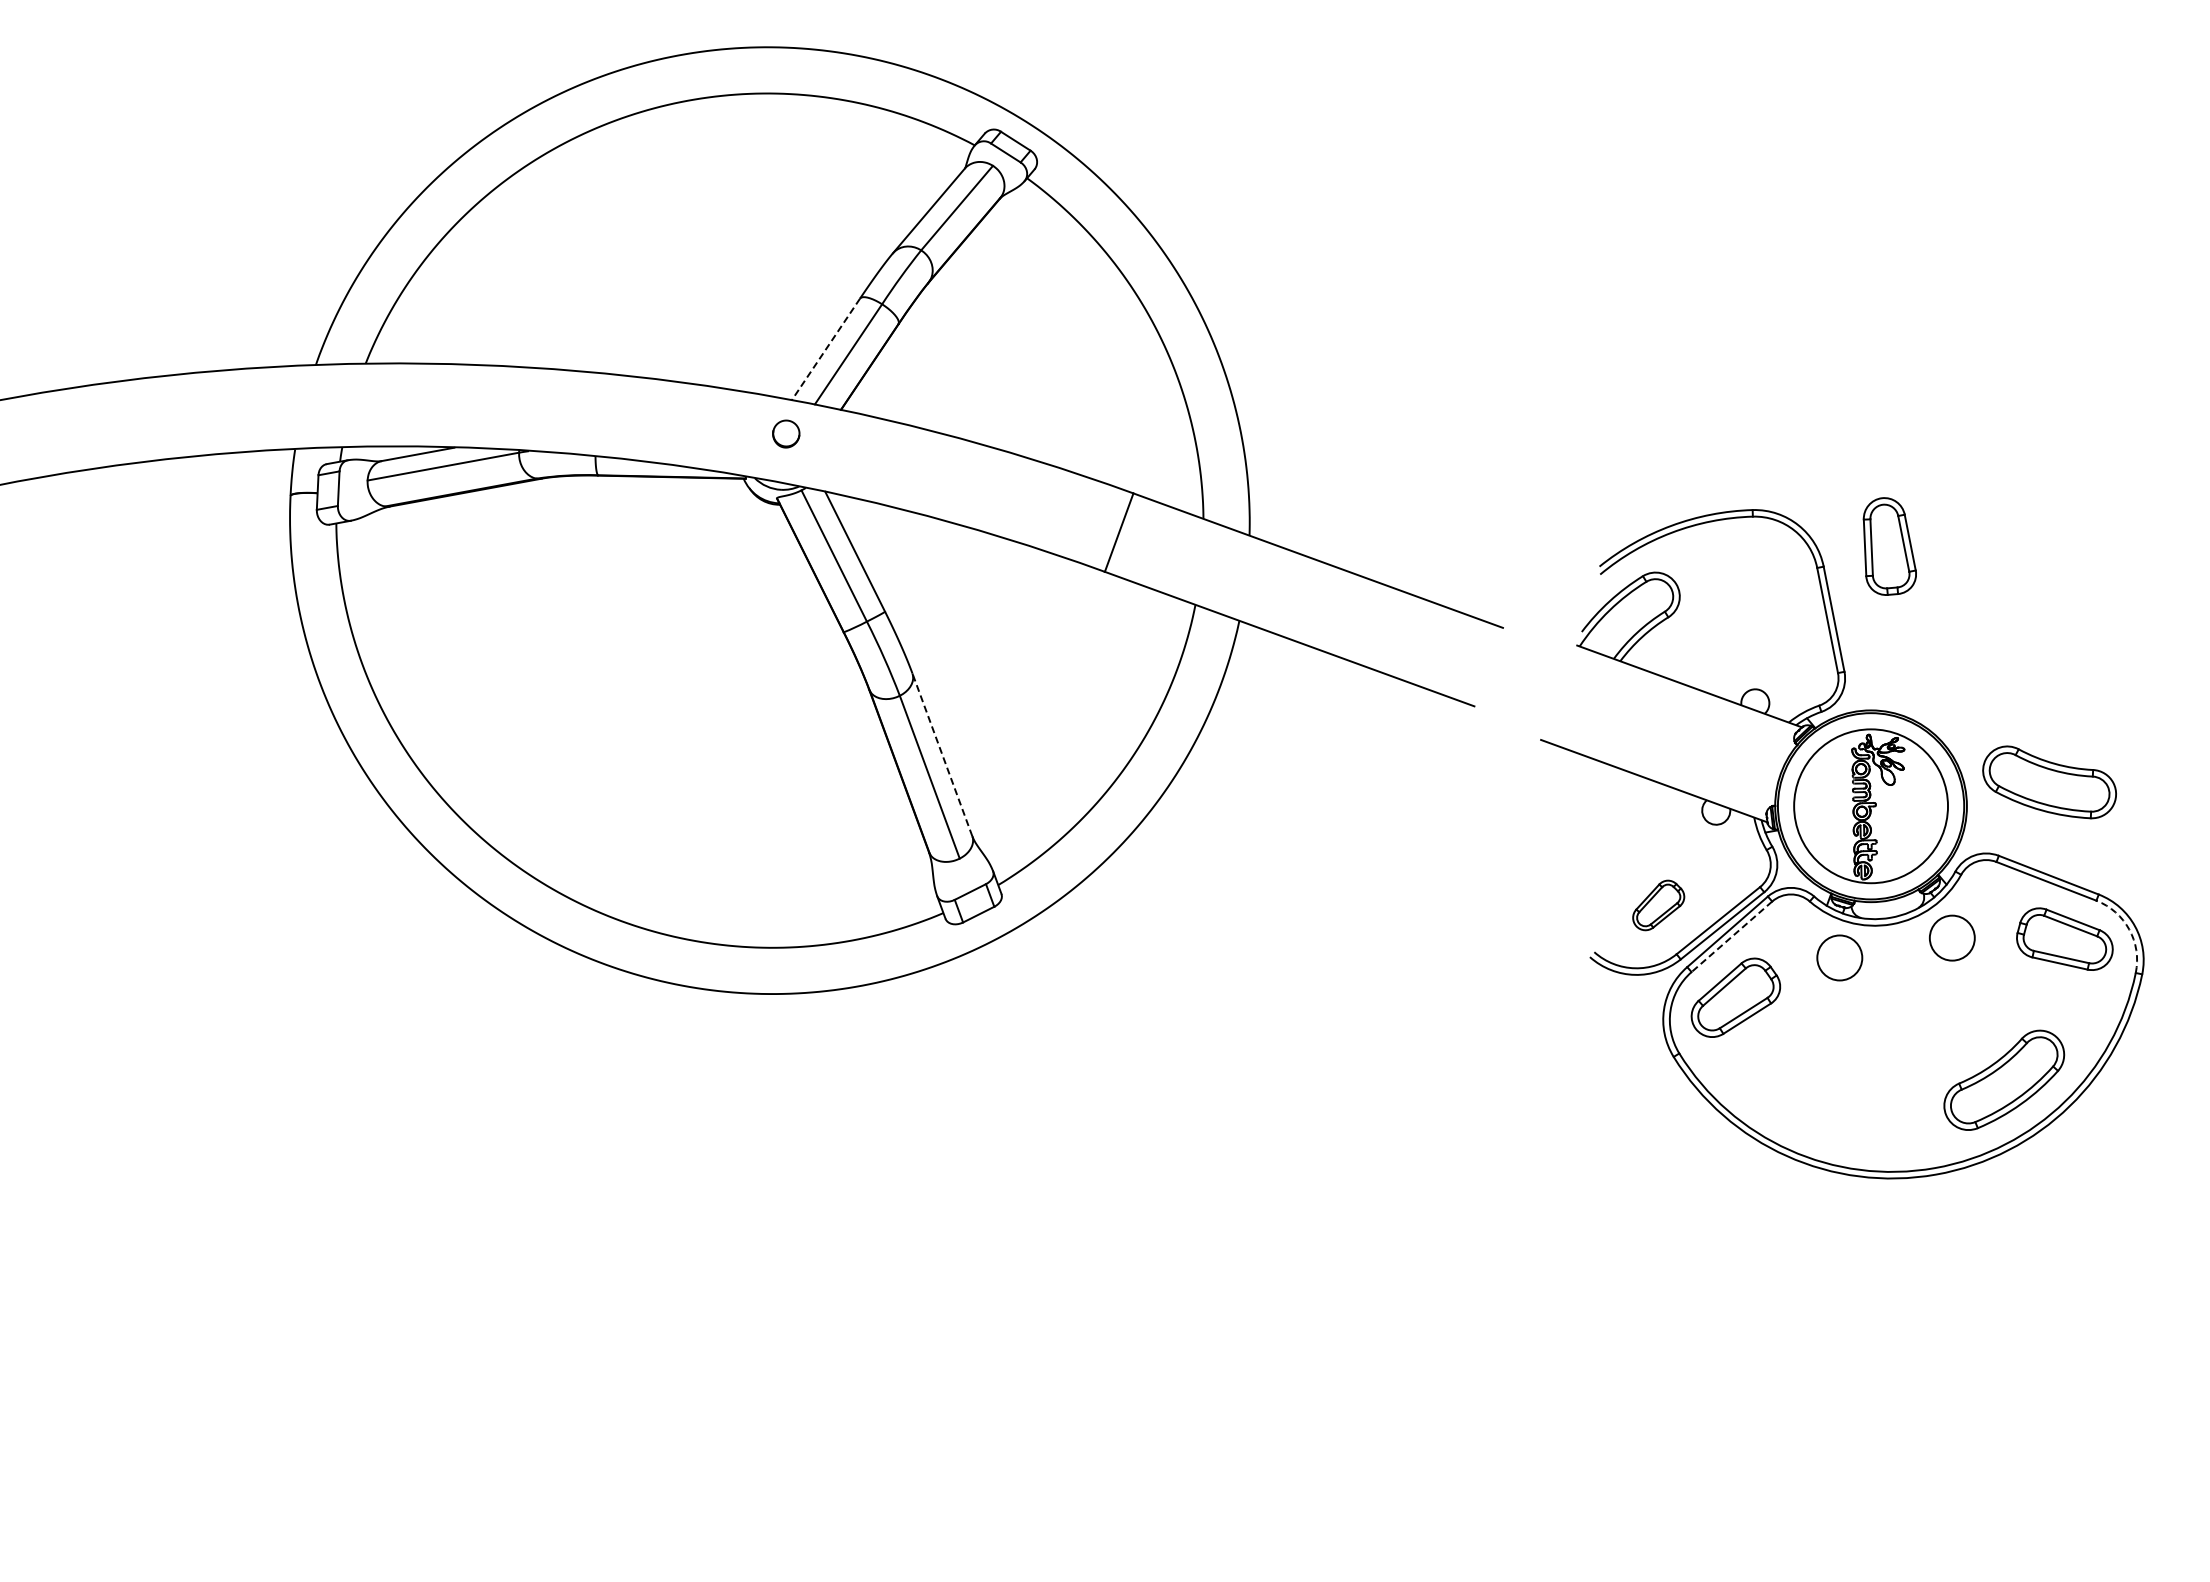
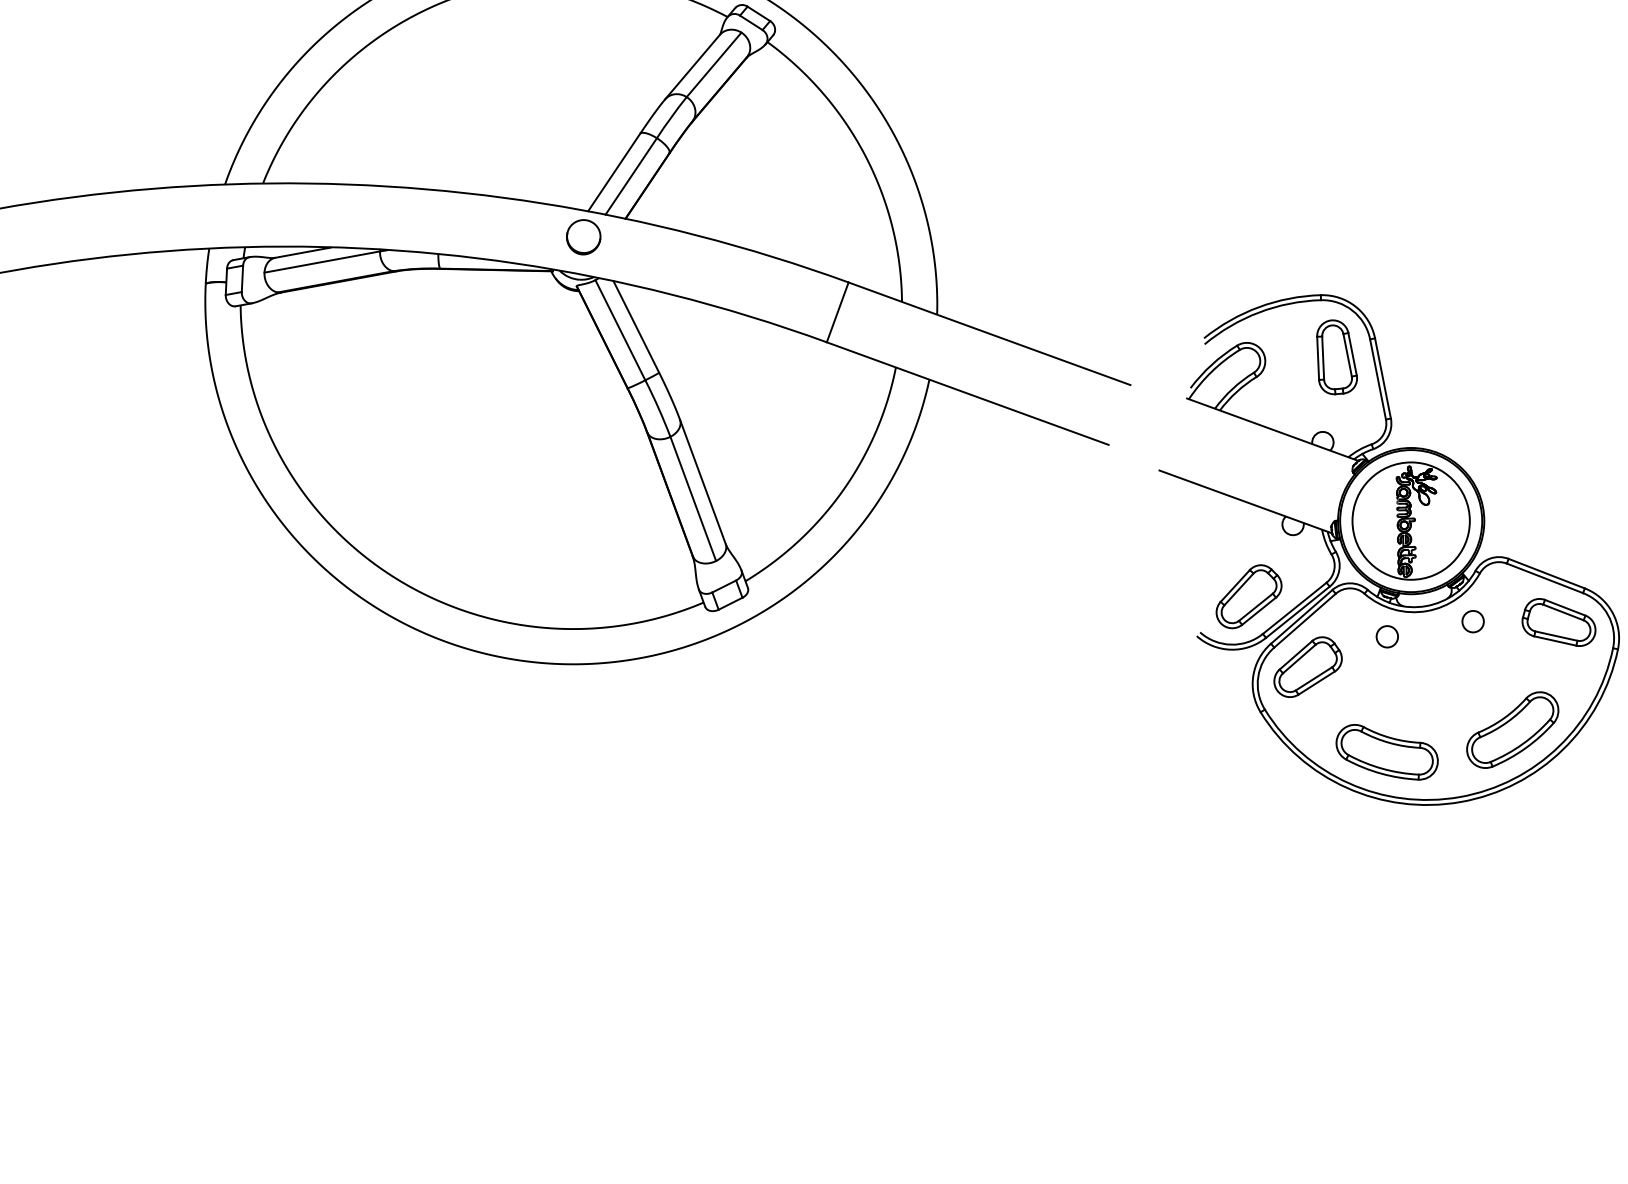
line: (825, 349) -> (613, 172), dashed -> solid
part: (786, 433) -> (583, 236), size x1.67
part: (1889, 546) -> (1336, 357), moved
line: (942, 754) -> (702, 481), dashed -> solid
part: (2049, 782) -> (1387, 752), moved
part: (1658, 905) -> (1249, 596), size x1.67
arc: (2129, 929) -> (1608, 615), dashed -> solid
line: (1731, 936) -> (1304, 620), dashed -> solid
circle: (1952, 938) -> (1473, 621), size x0.62
circle: (1839, 957) -> (1387, 636), size x0.62

